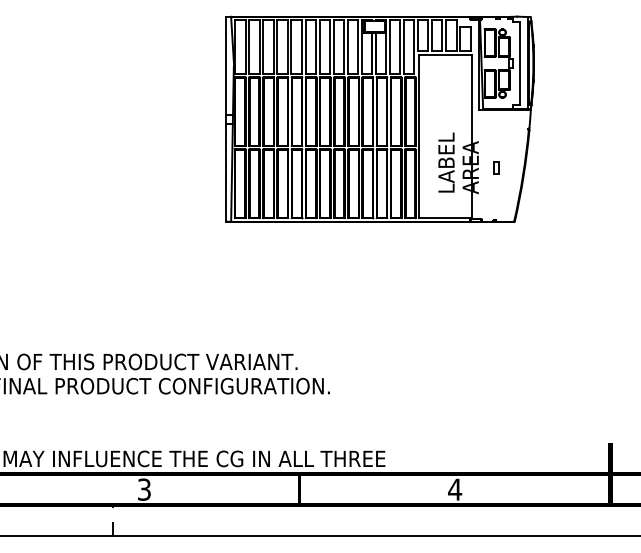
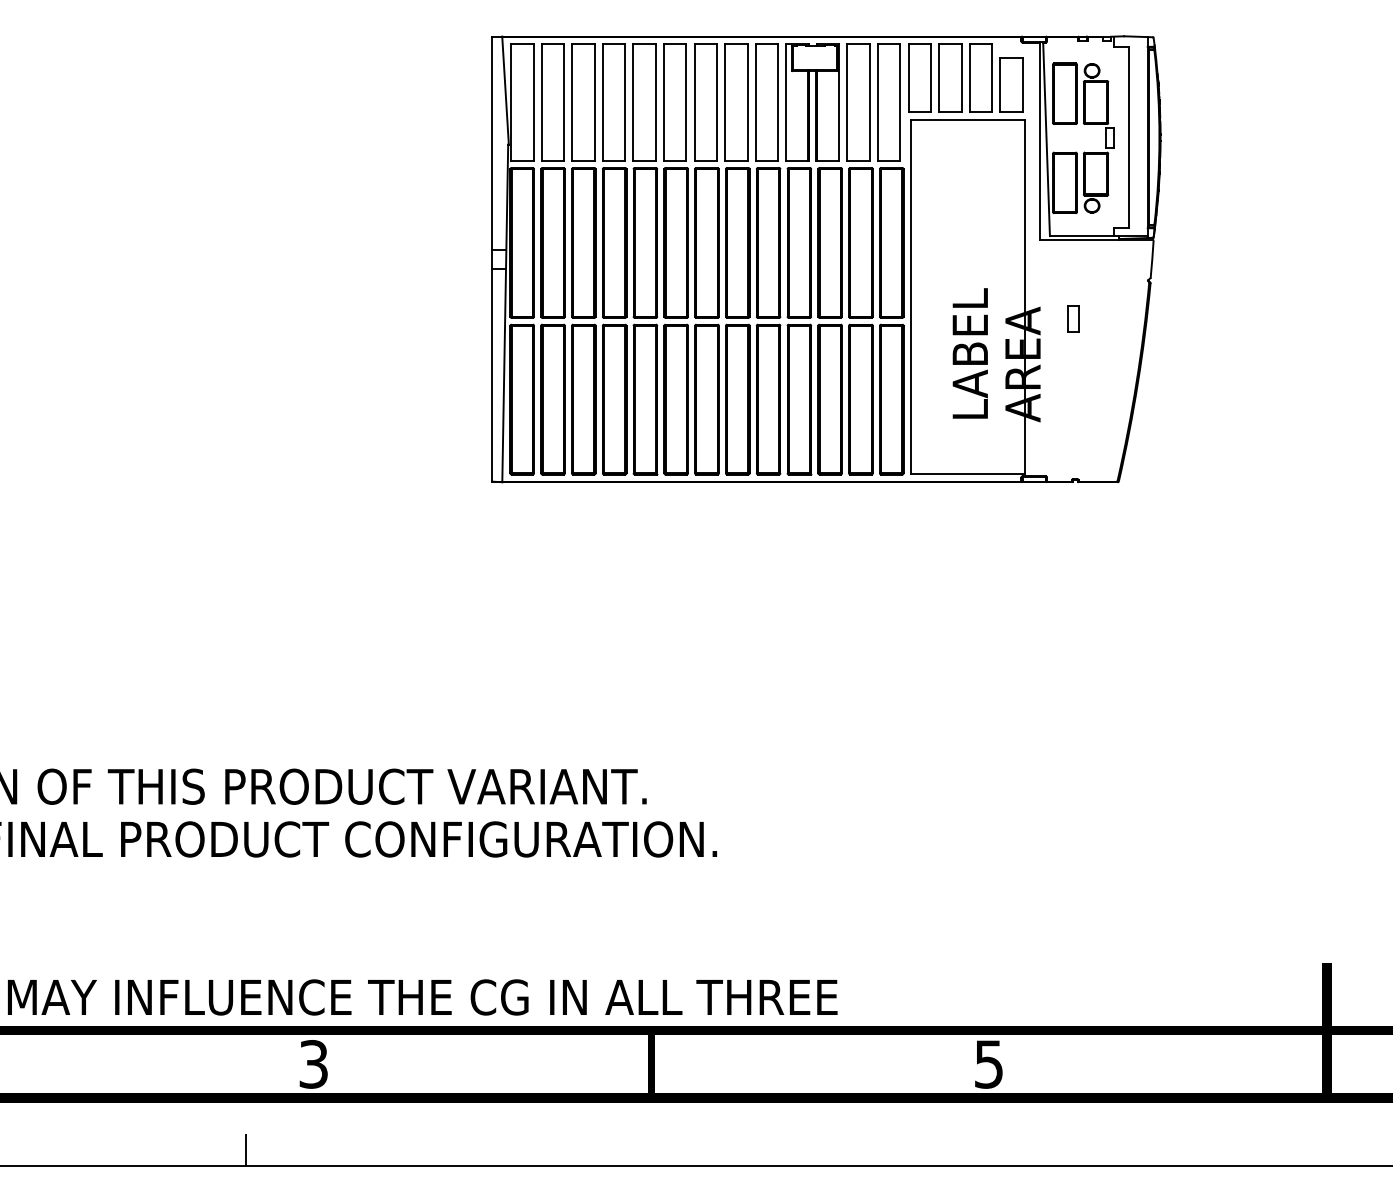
part: (496, 167) -> (1072, 318), moved
text: (455, 489) -> (989, 1063), 4 -> 5

